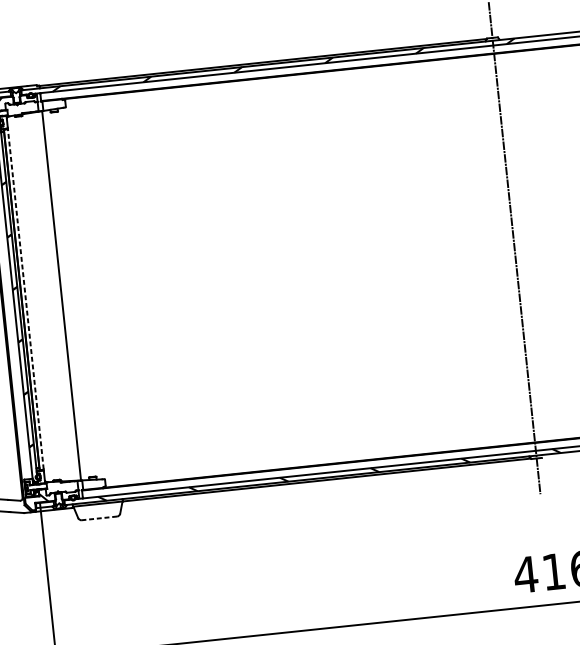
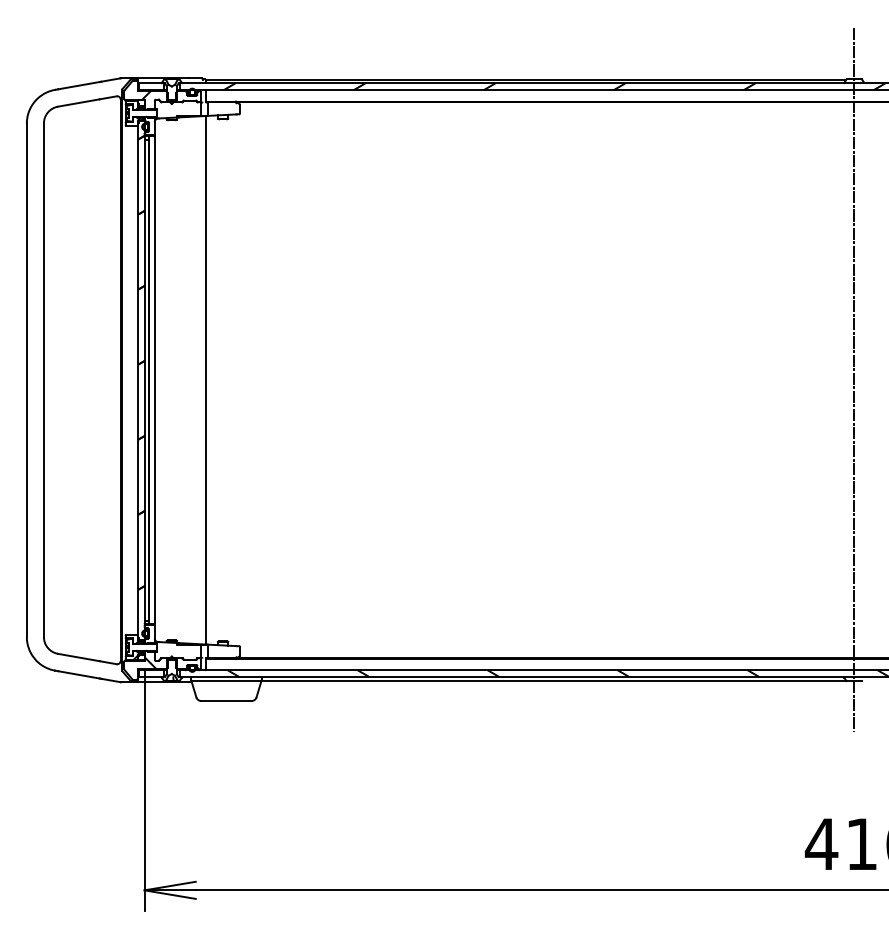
line: (25, 299) -> (154, 380), dashed -> solid
line: (98, 518) -> (225, 700), dashed -> solid

